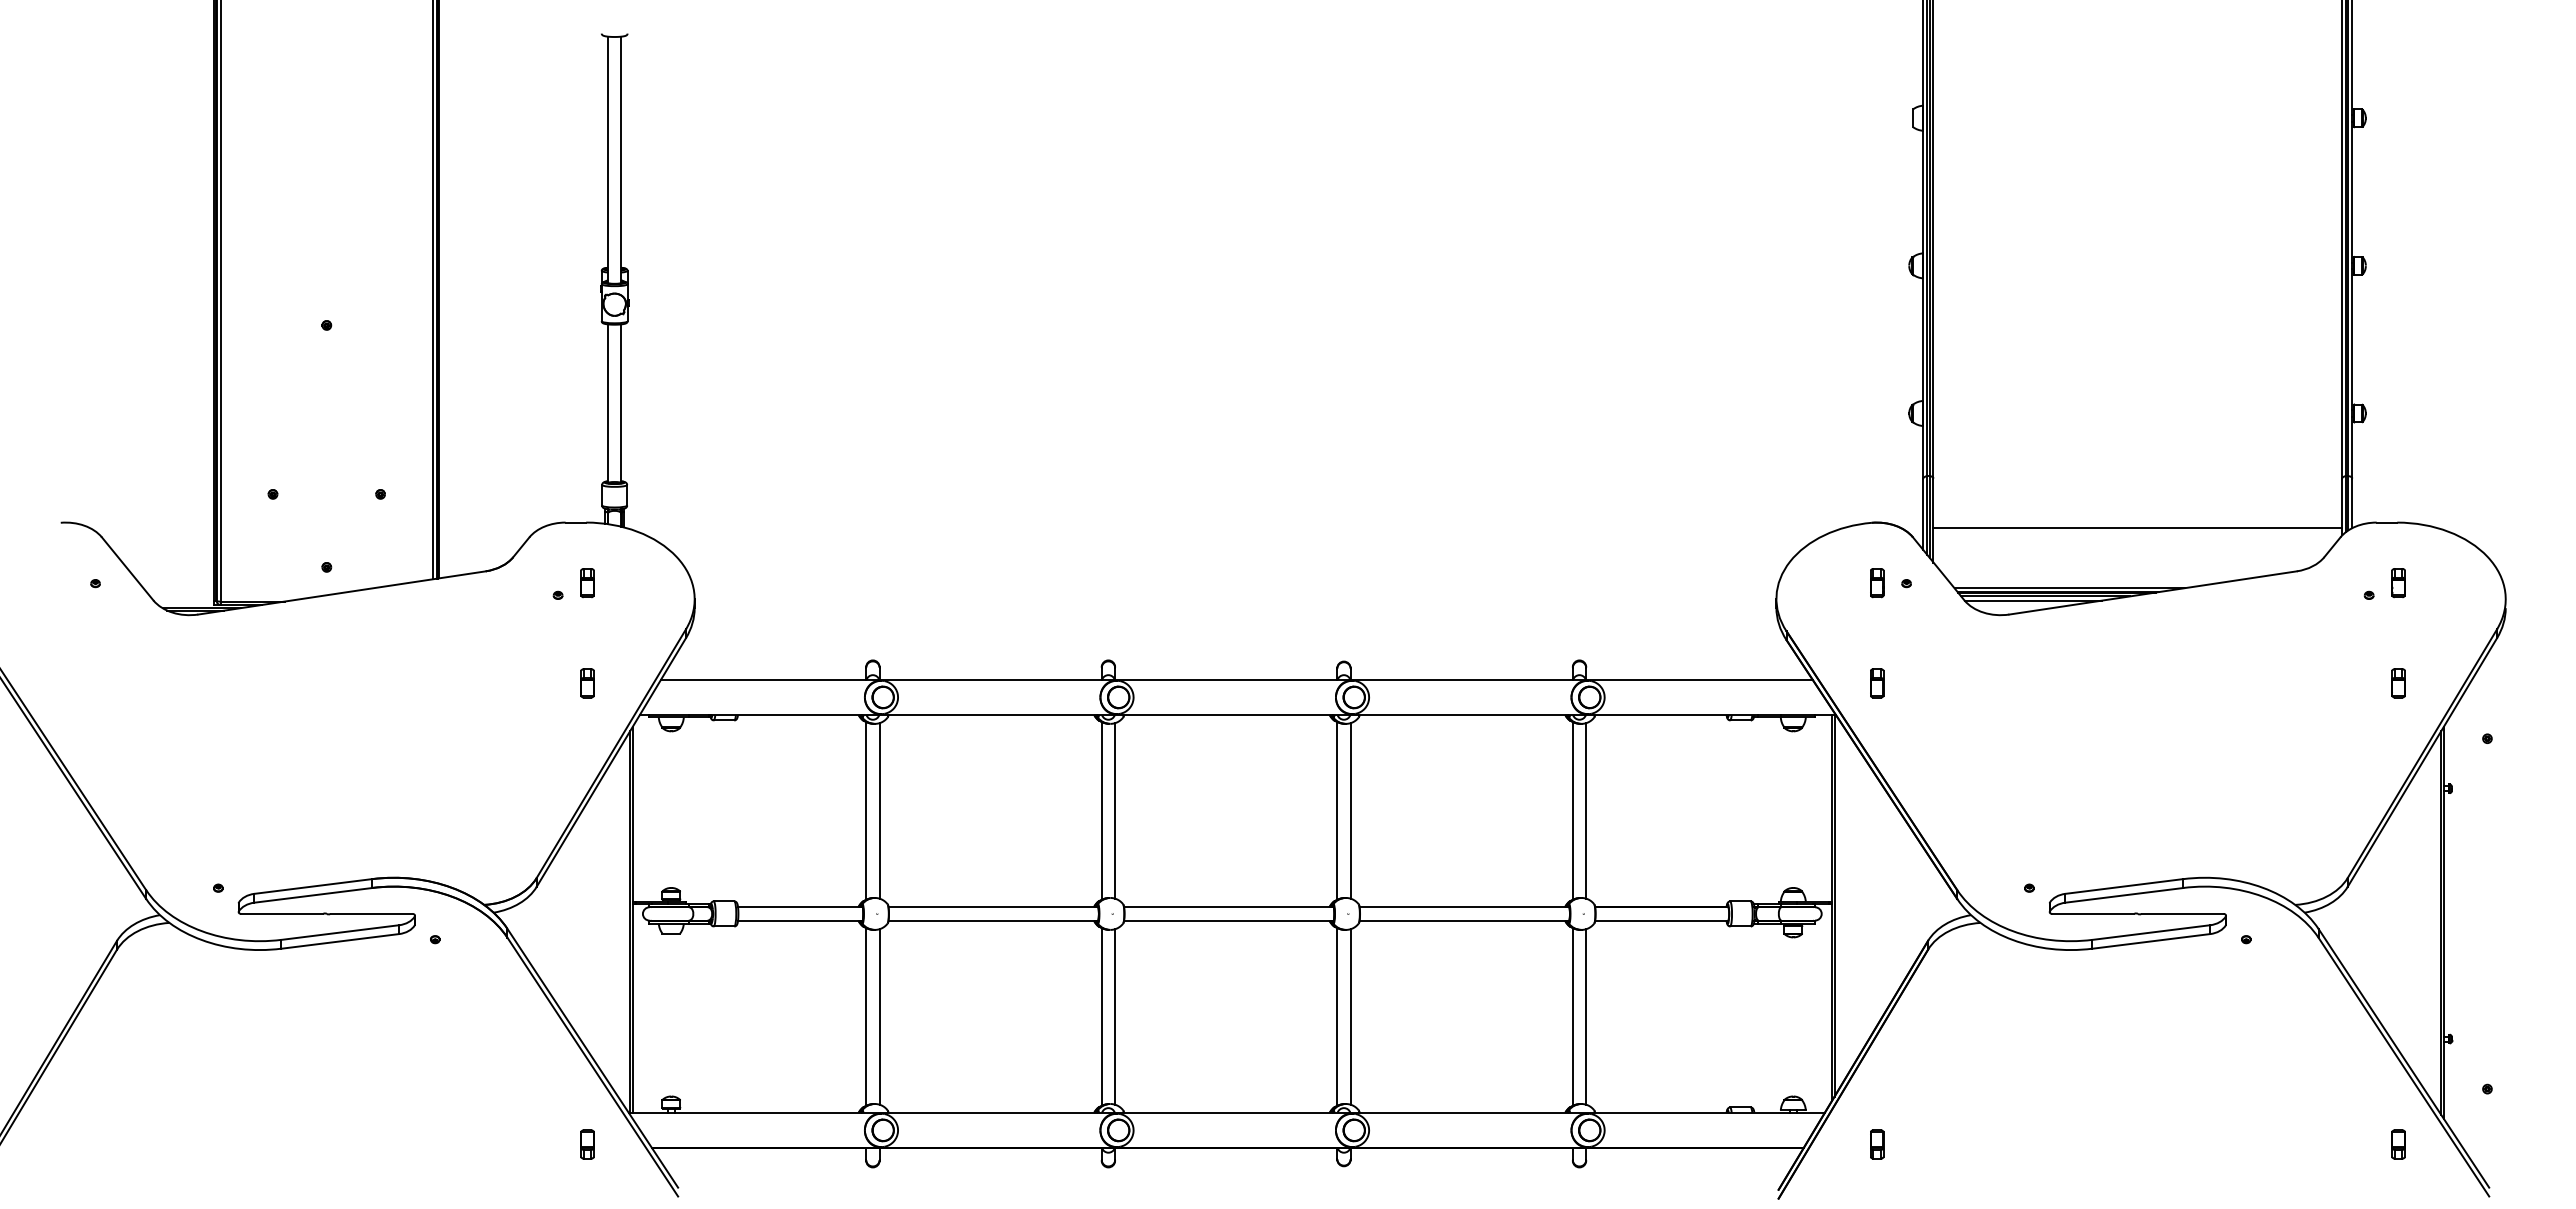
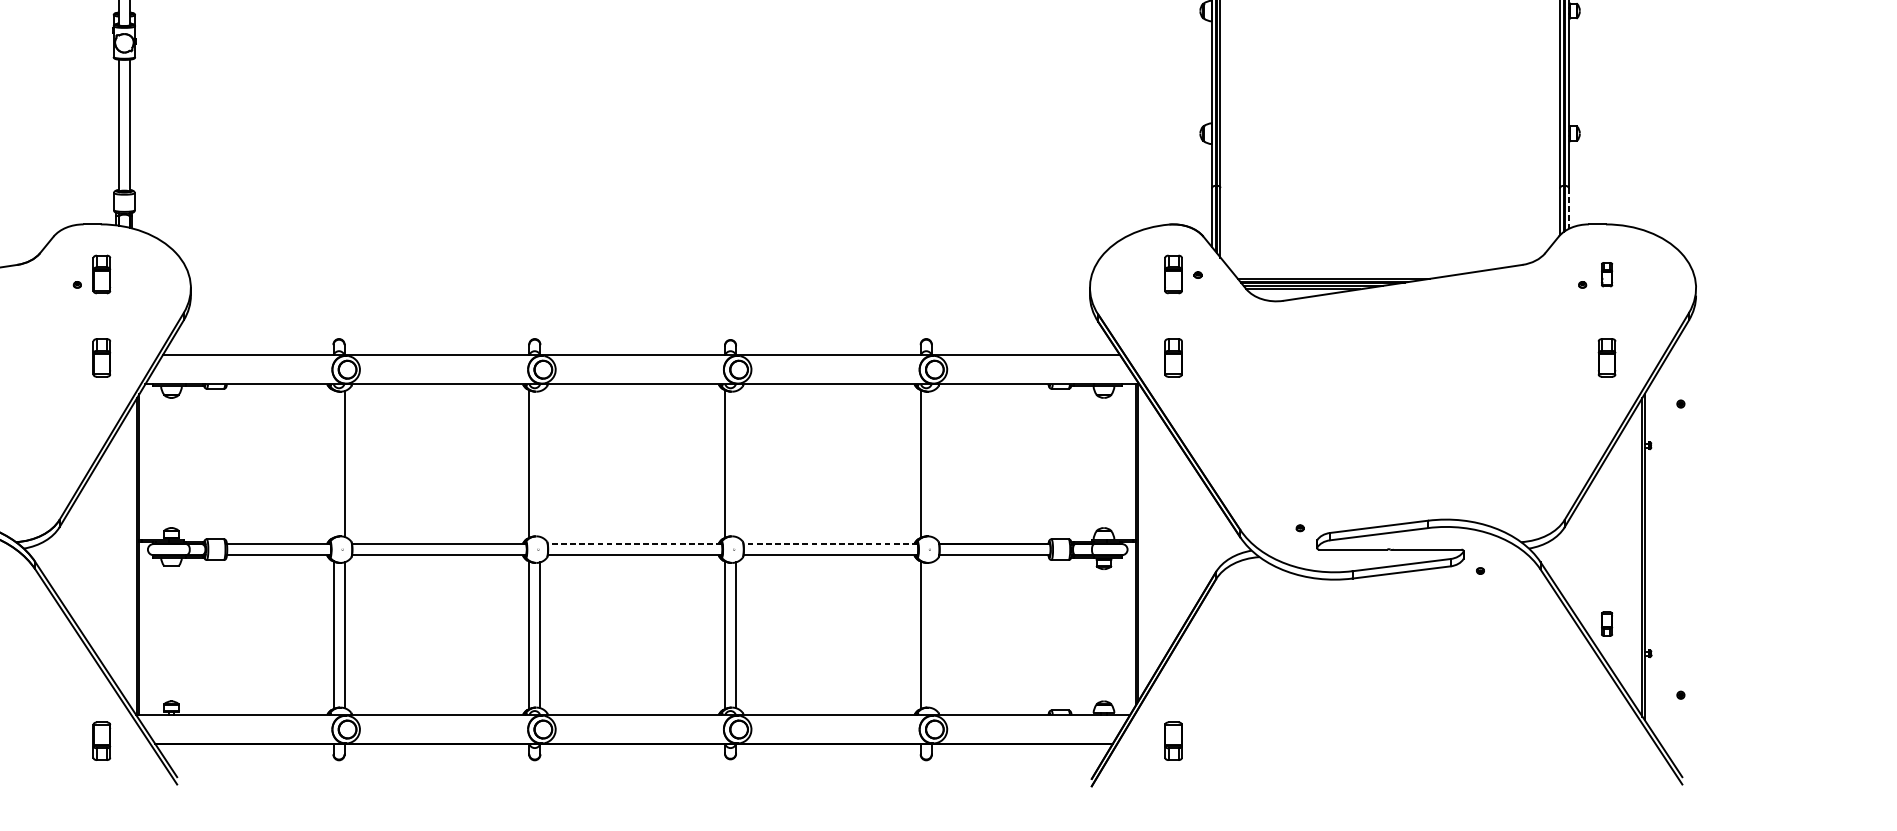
line: (2352, 503) -> (1568, 208), solid -> dashed
line: (2137, 527) -> (1390, 228), removed
part: (587, 583) -> (101, 275), size x1.6
part: (1877, 583) -> (1173, 275), size x1.6
part: (587, 683) -> (101, 358), size x1.6
part: (1877, 683) -> (1173, 358), size x1.6
part: (2398, 683) -> (1606, 358), size x1.6
line: (866, 810) -> (333, 463), removed
line: (1115, 810) -> (540, 463), removed
line: (1350, 810) -> (735, 463), removed
line: (1586, 810) -> (932, 463), removed
line: (1229, 907) -> (635, 544), solid -> dashed
line: (1464, 907) -> (830, 544), solid -> dashed
line: (1586, 1016) -> (932, 634), removed
part: (587, 1144) -> (101, 741), size x1.6
part: (1877, 1144) -> (1173, 741), size x1.6
part: (2398, 1144) -> (1606, 624), moved

